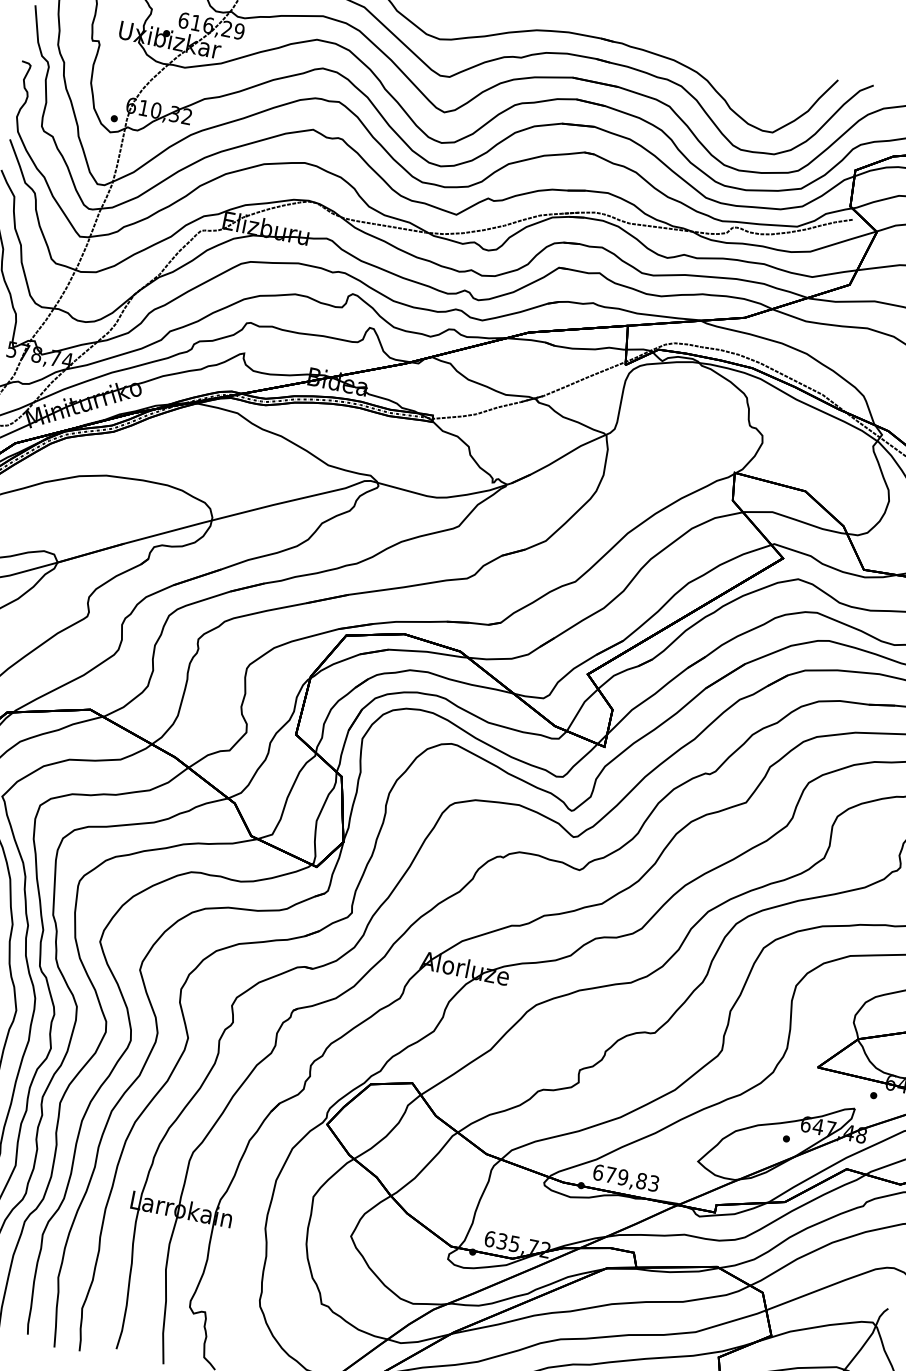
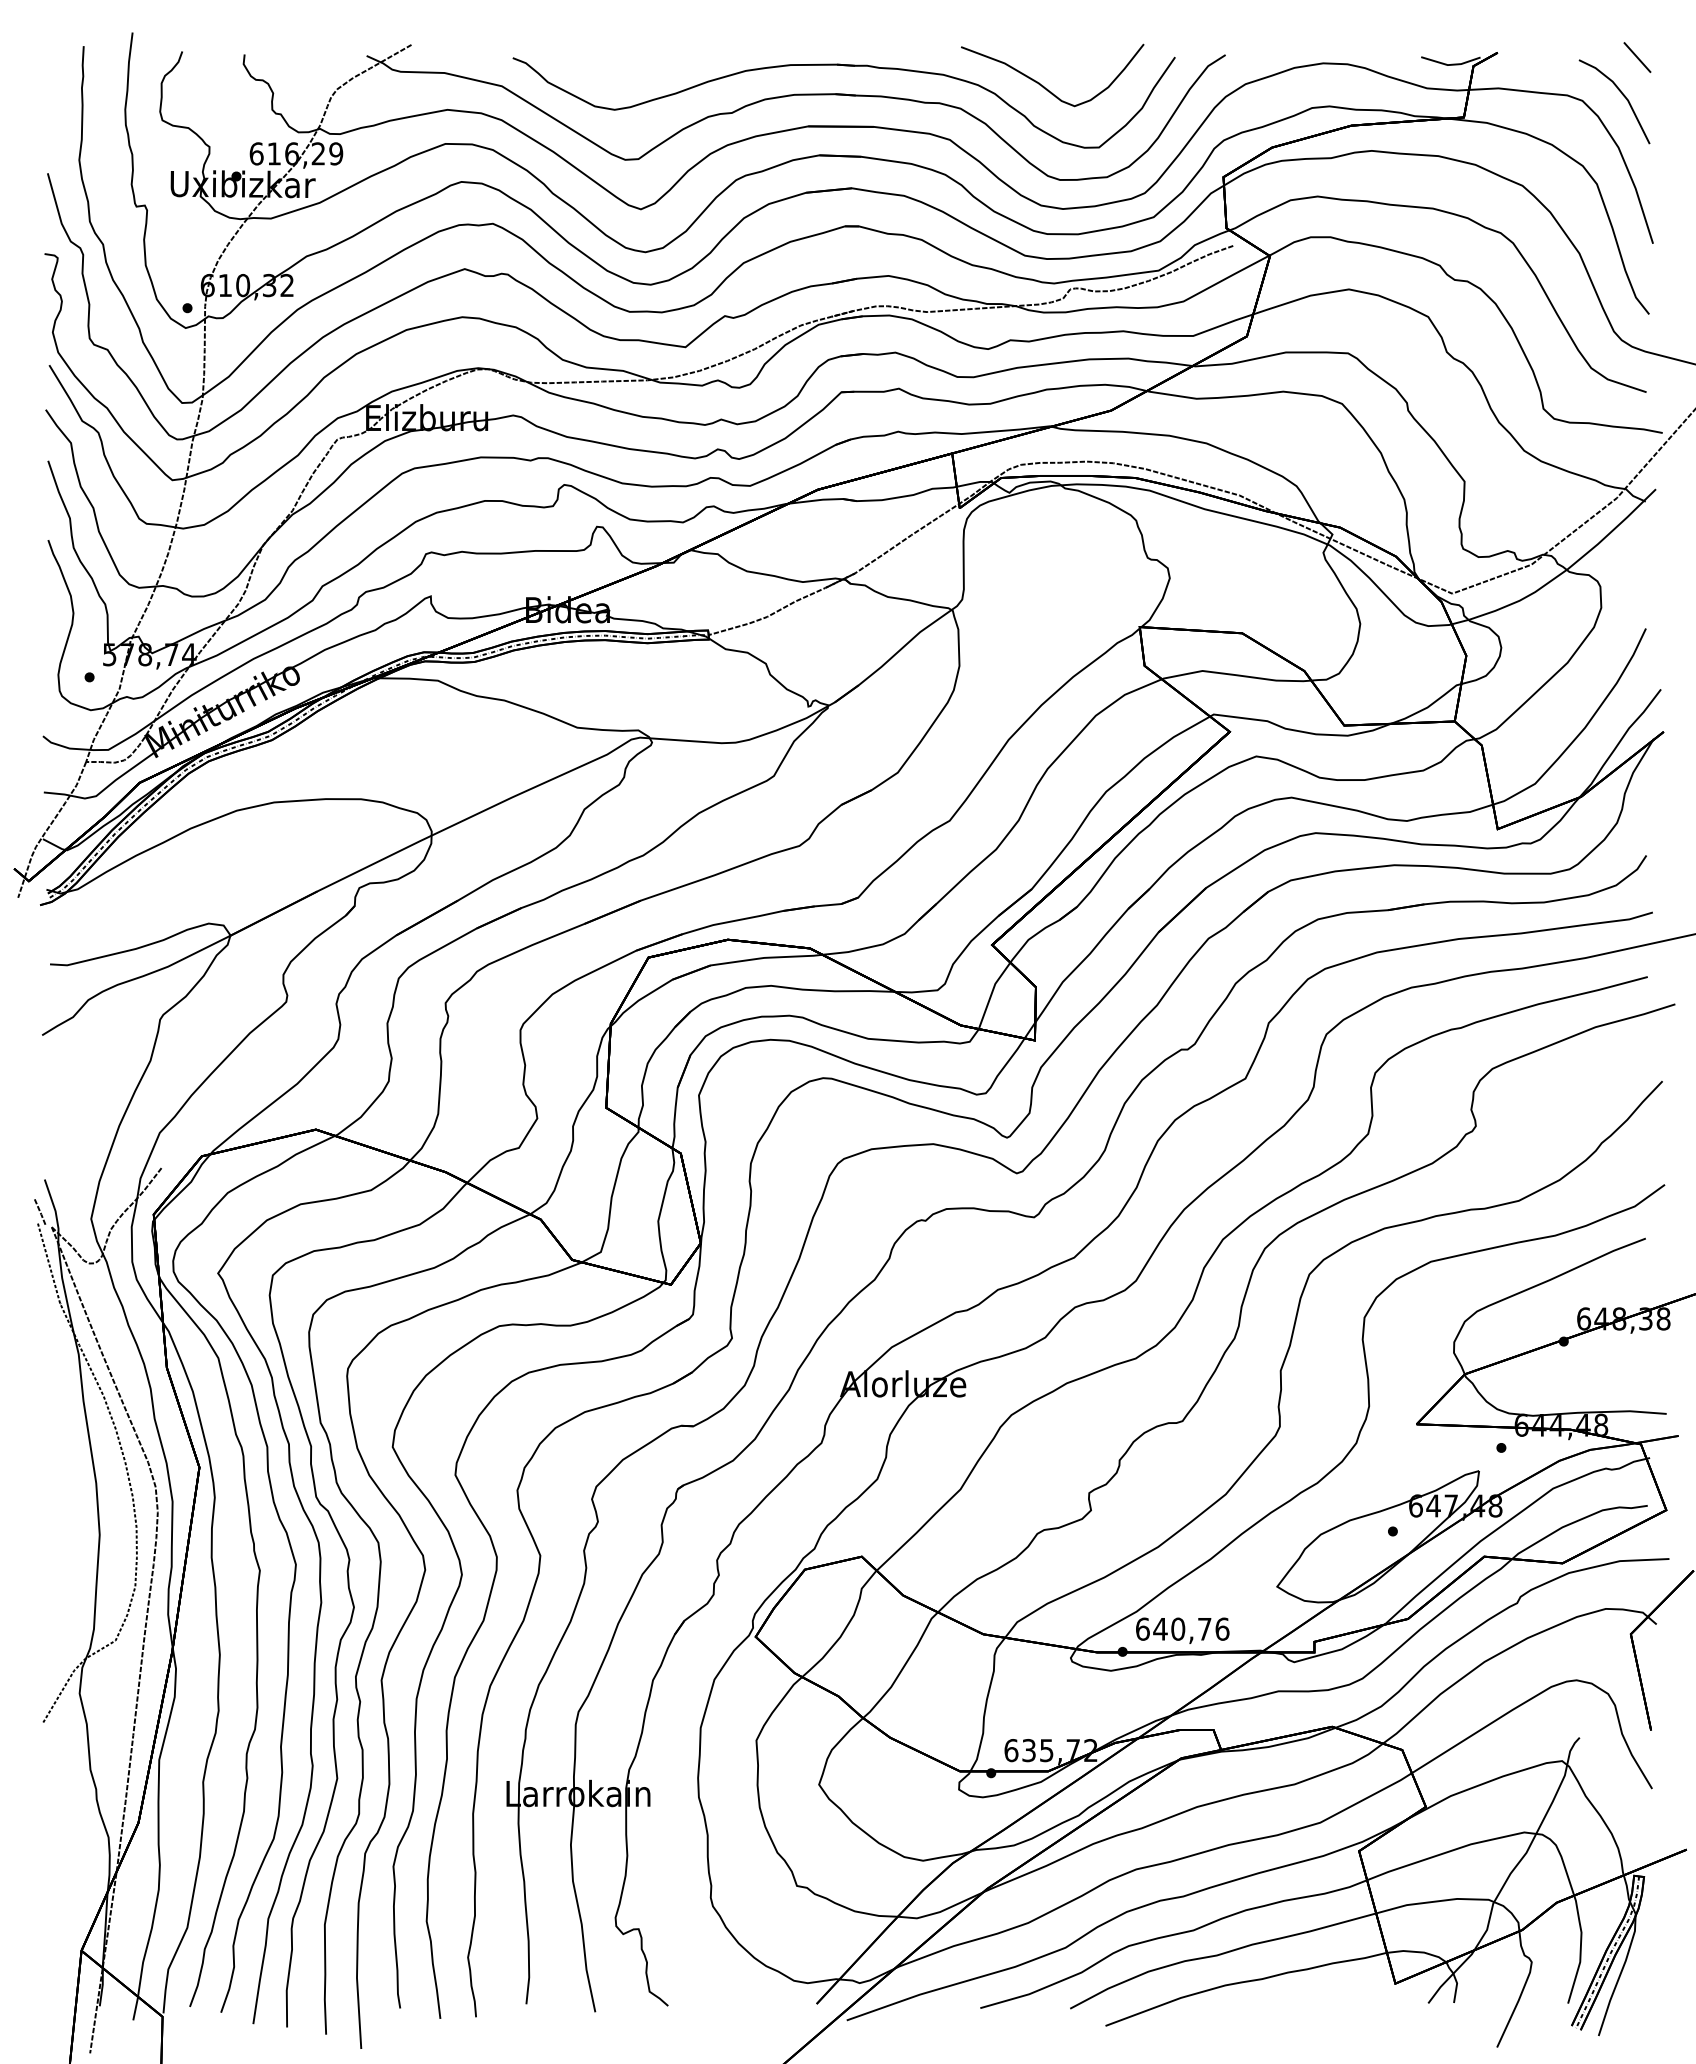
curve: (742, 81) -> (1043, 85), added
text: (632, 1178) -> (1191, 1628), 679,83 -> 640,76

